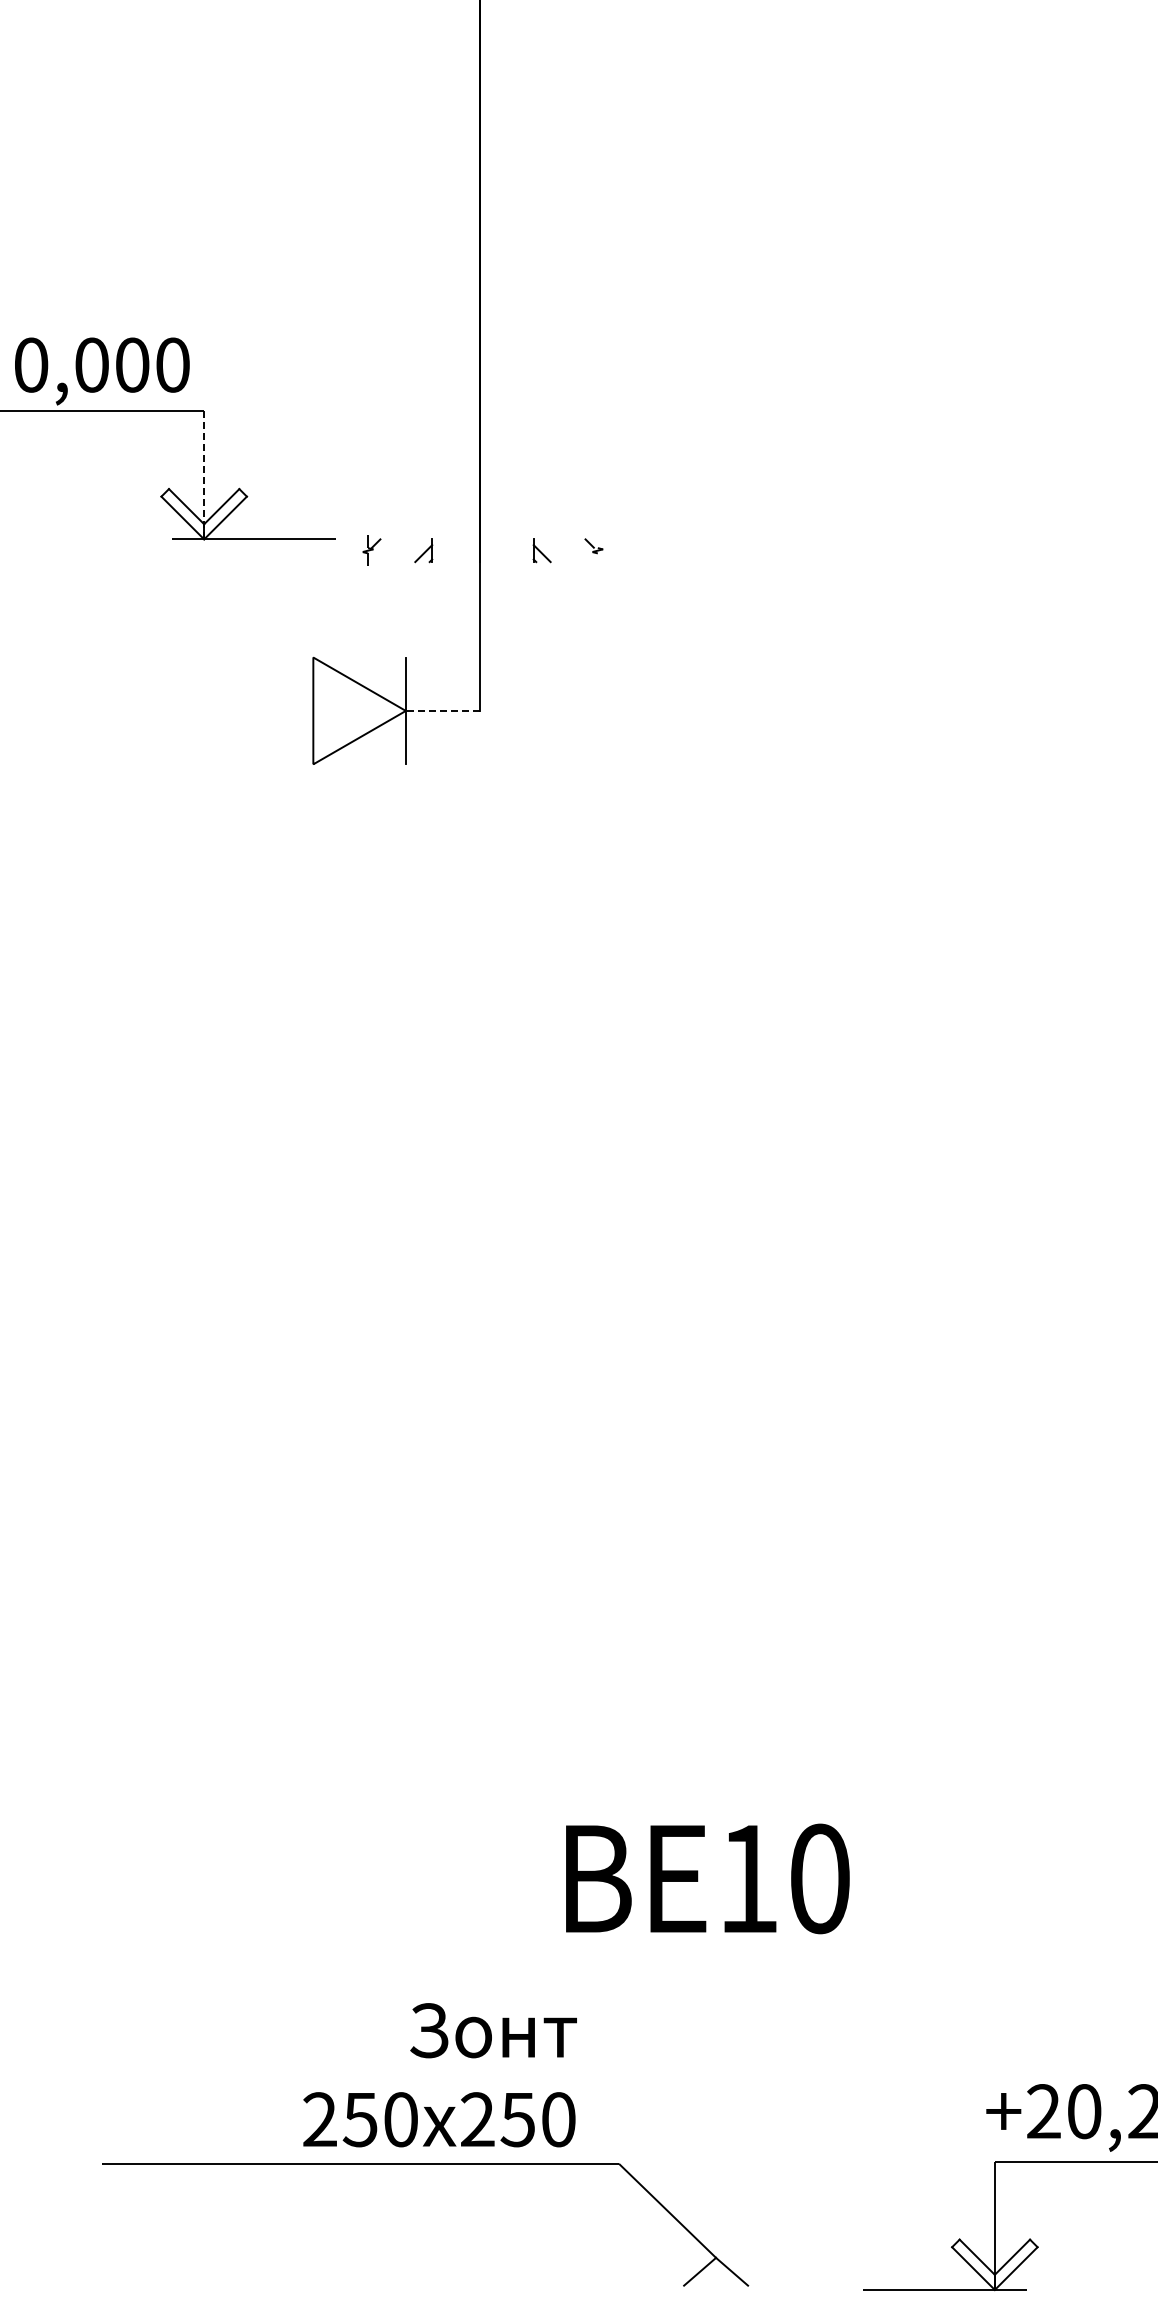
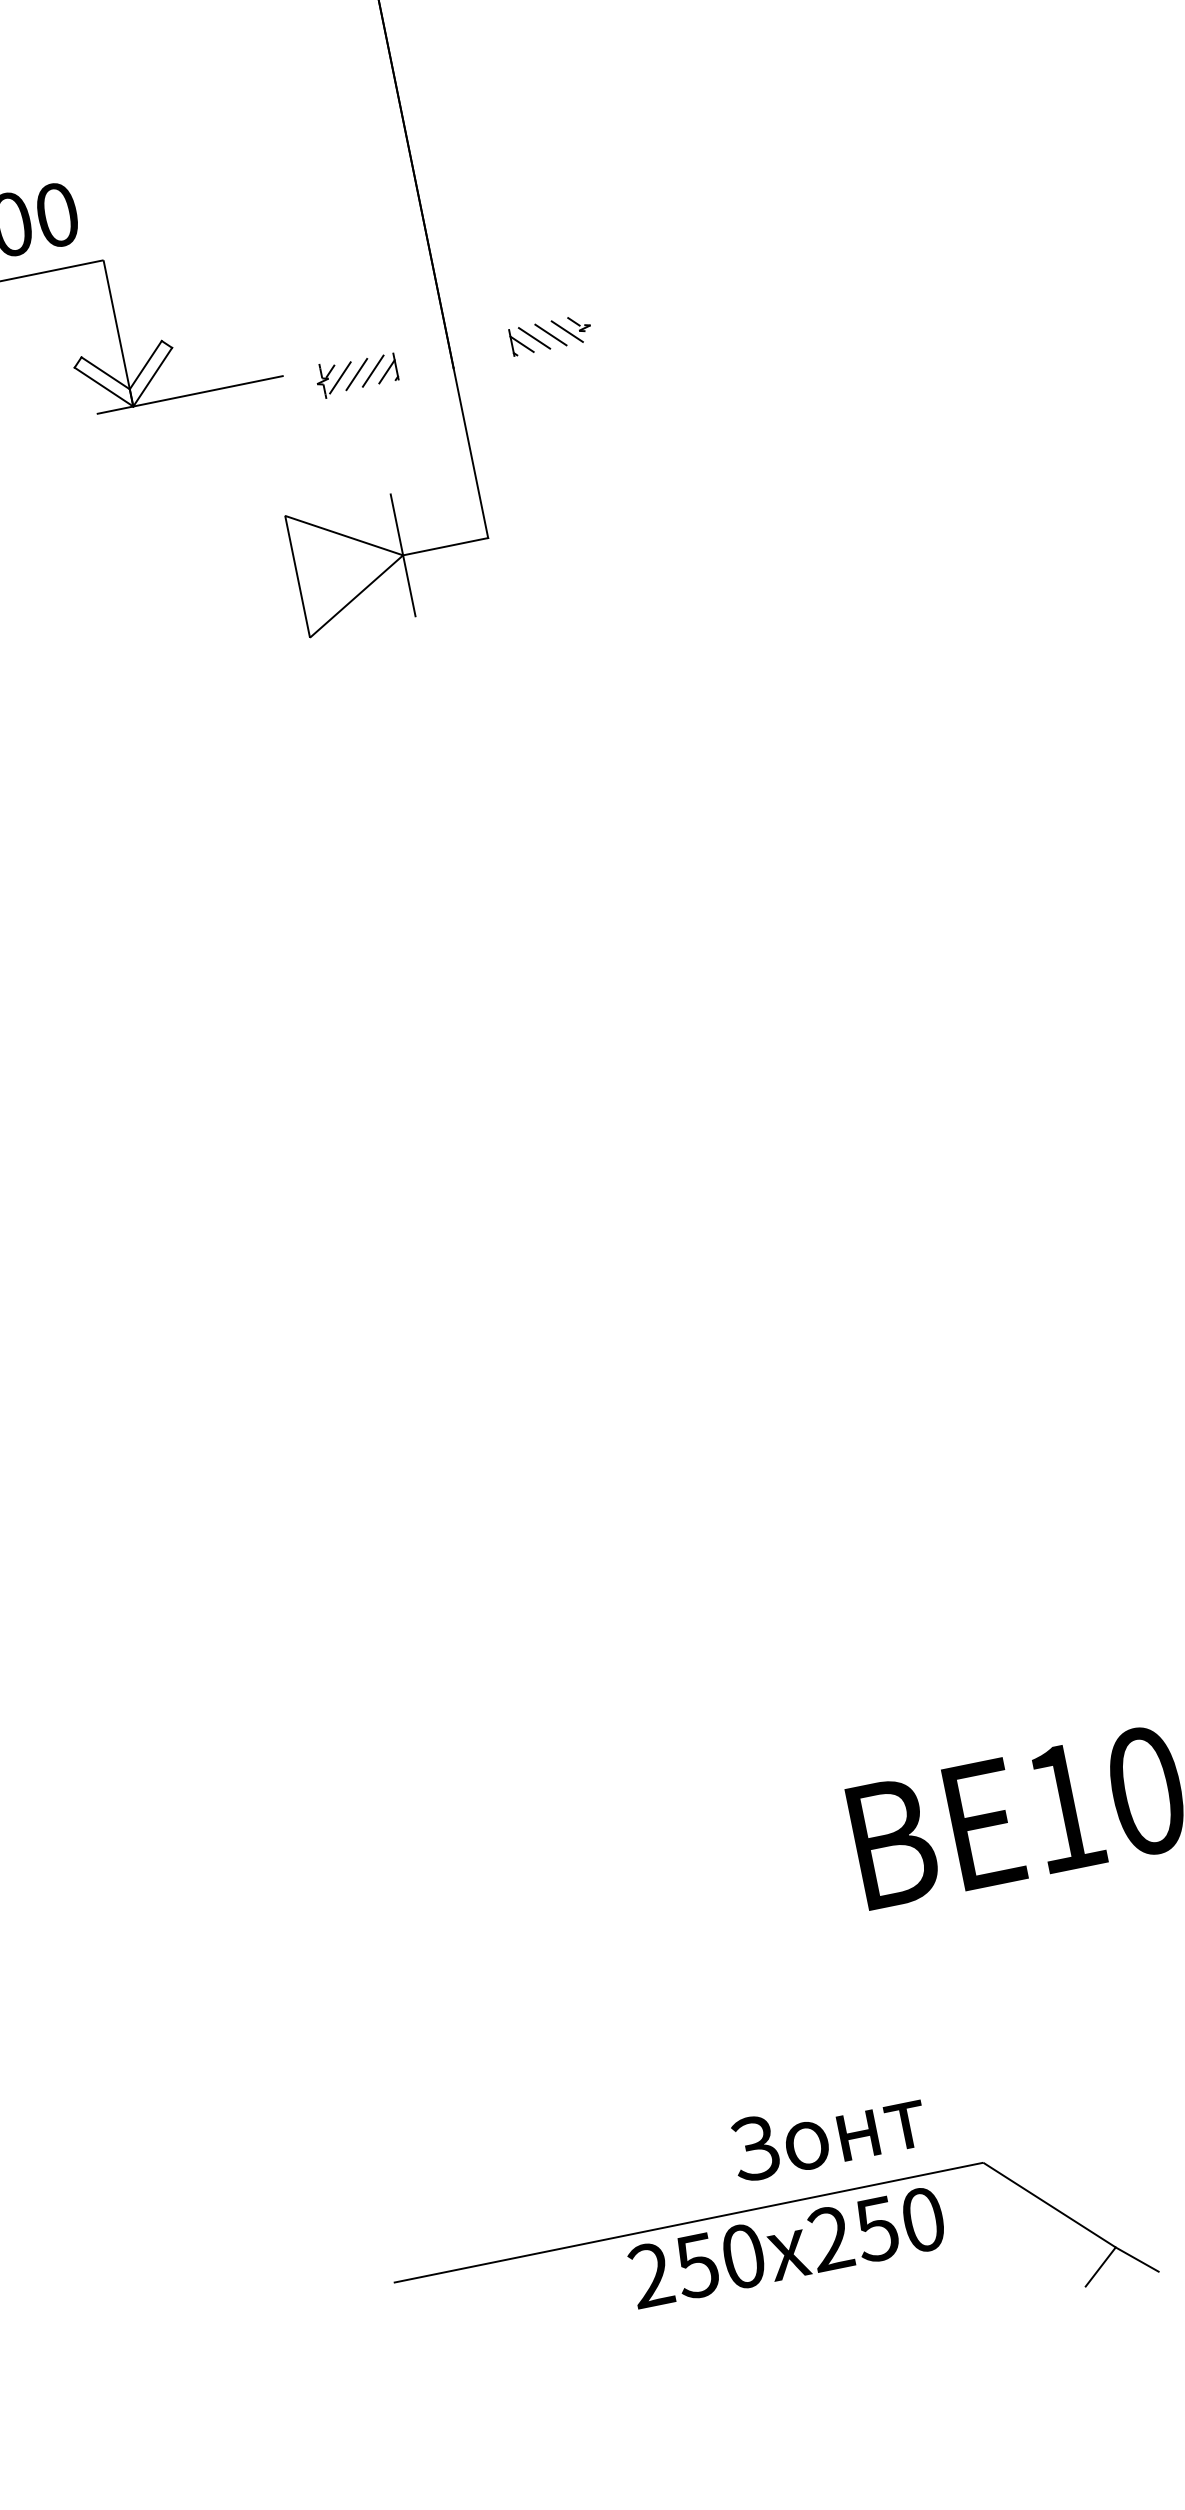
line: (204, 474) -> (118, 332), dashed -> solid
line: (383, 550) -> (340, 377), added
line: (397, 550) -> (356, 374), added
line: (411, 550) -> (372, 371), added
line: (553, 550) -> (534, 338), added
line: (567, 550) -> (550, 334), added
line: (582, 550) -> (567, 331), added
line: (442, 710) -> (444, 546), dashed -> solid
text: (439, 2075) -> (777, 2197), moved

